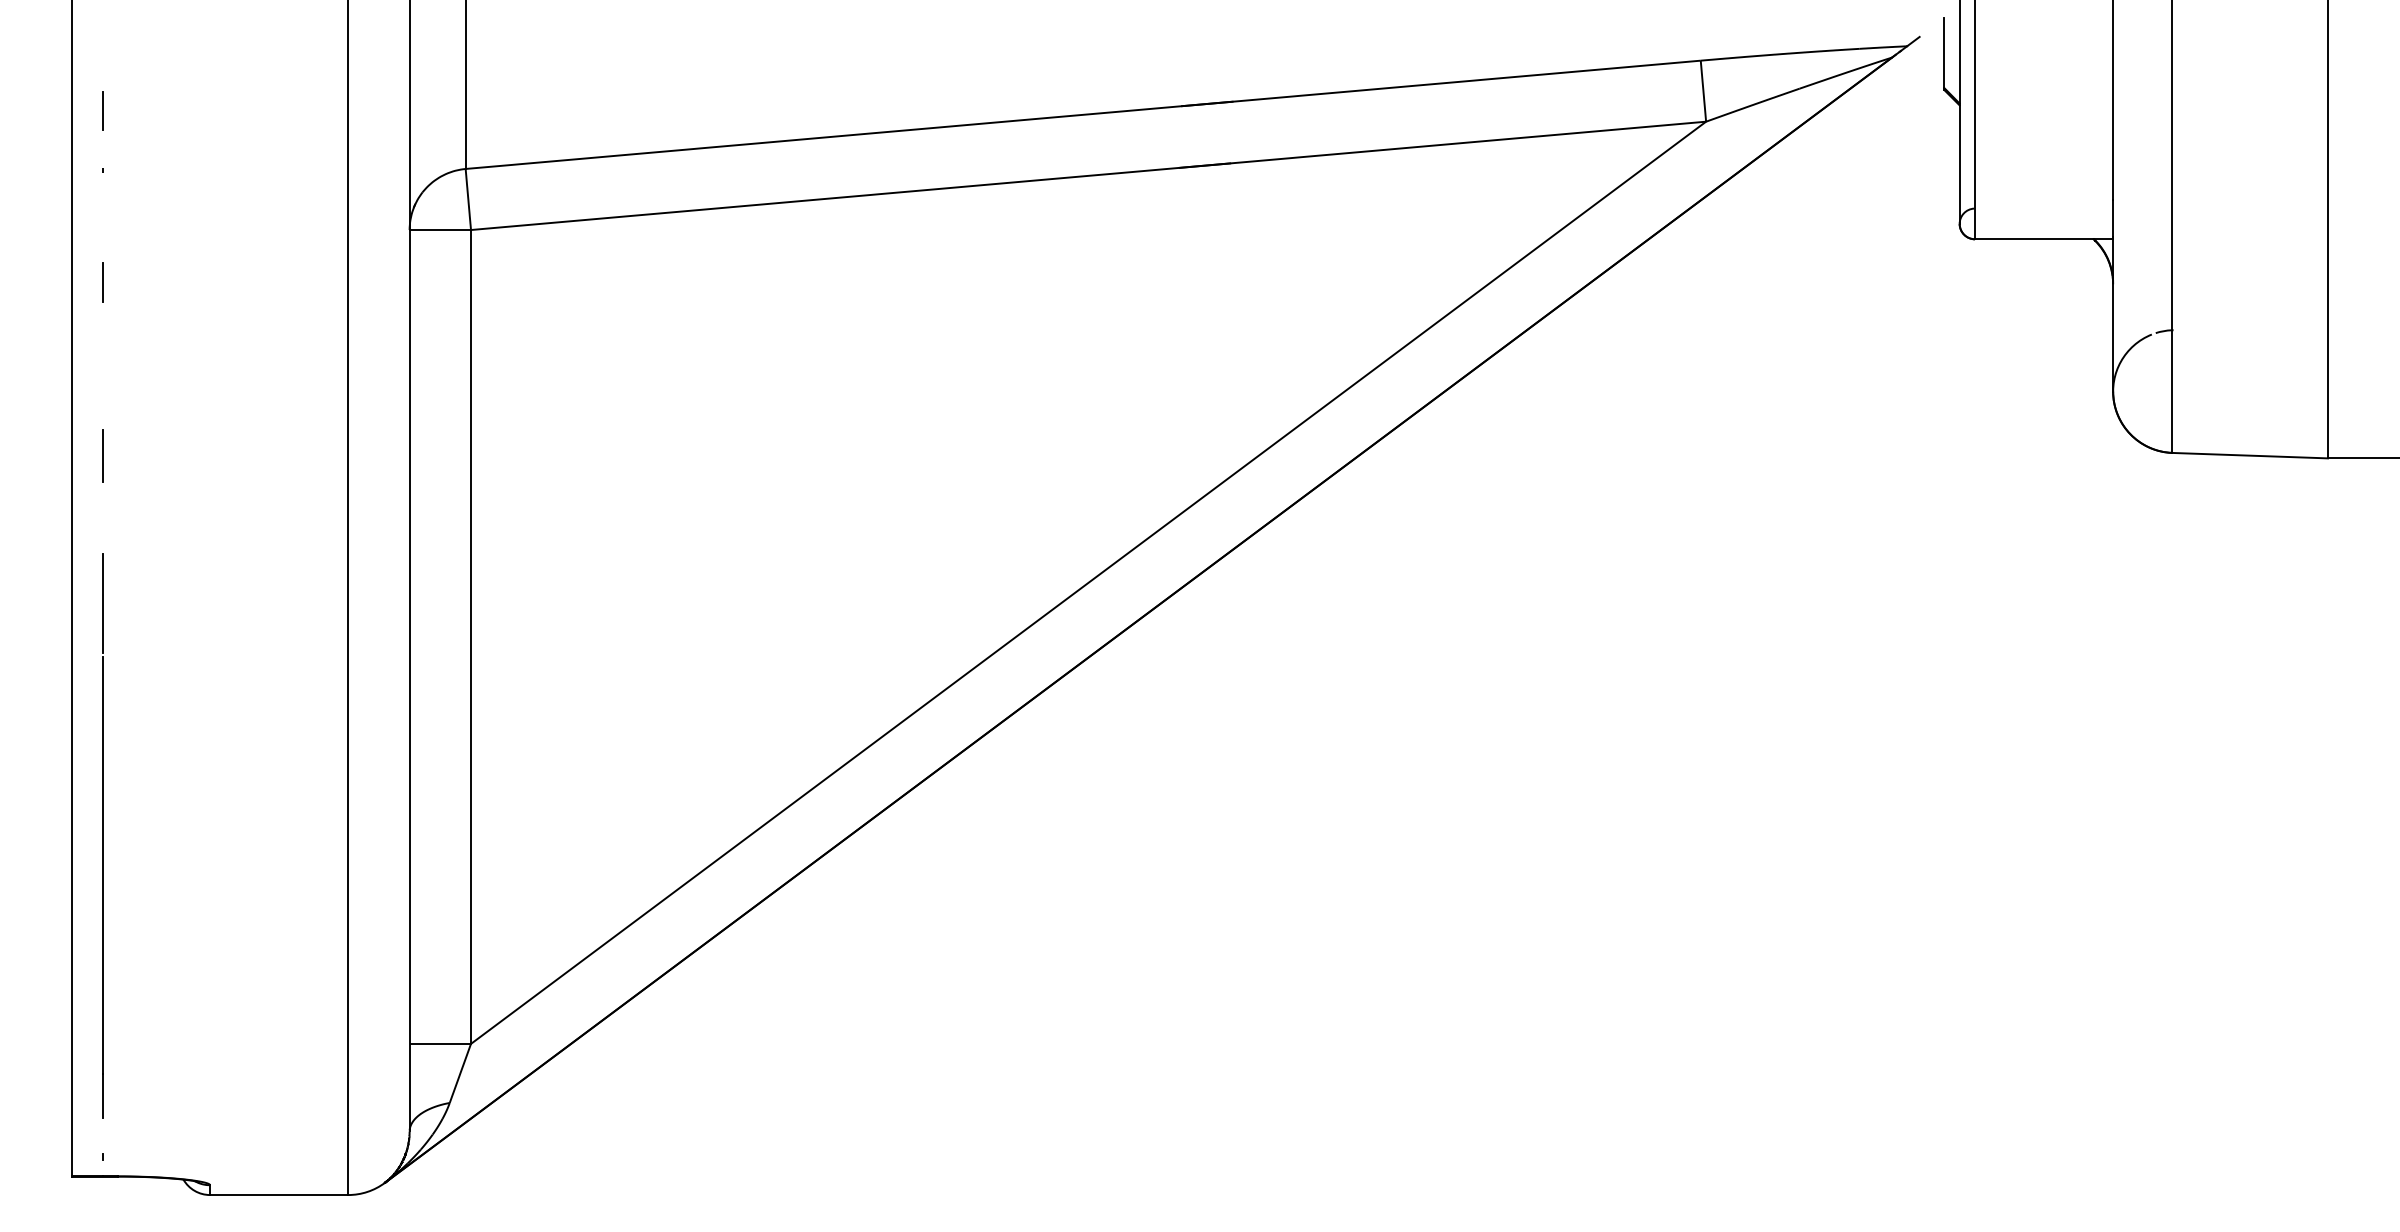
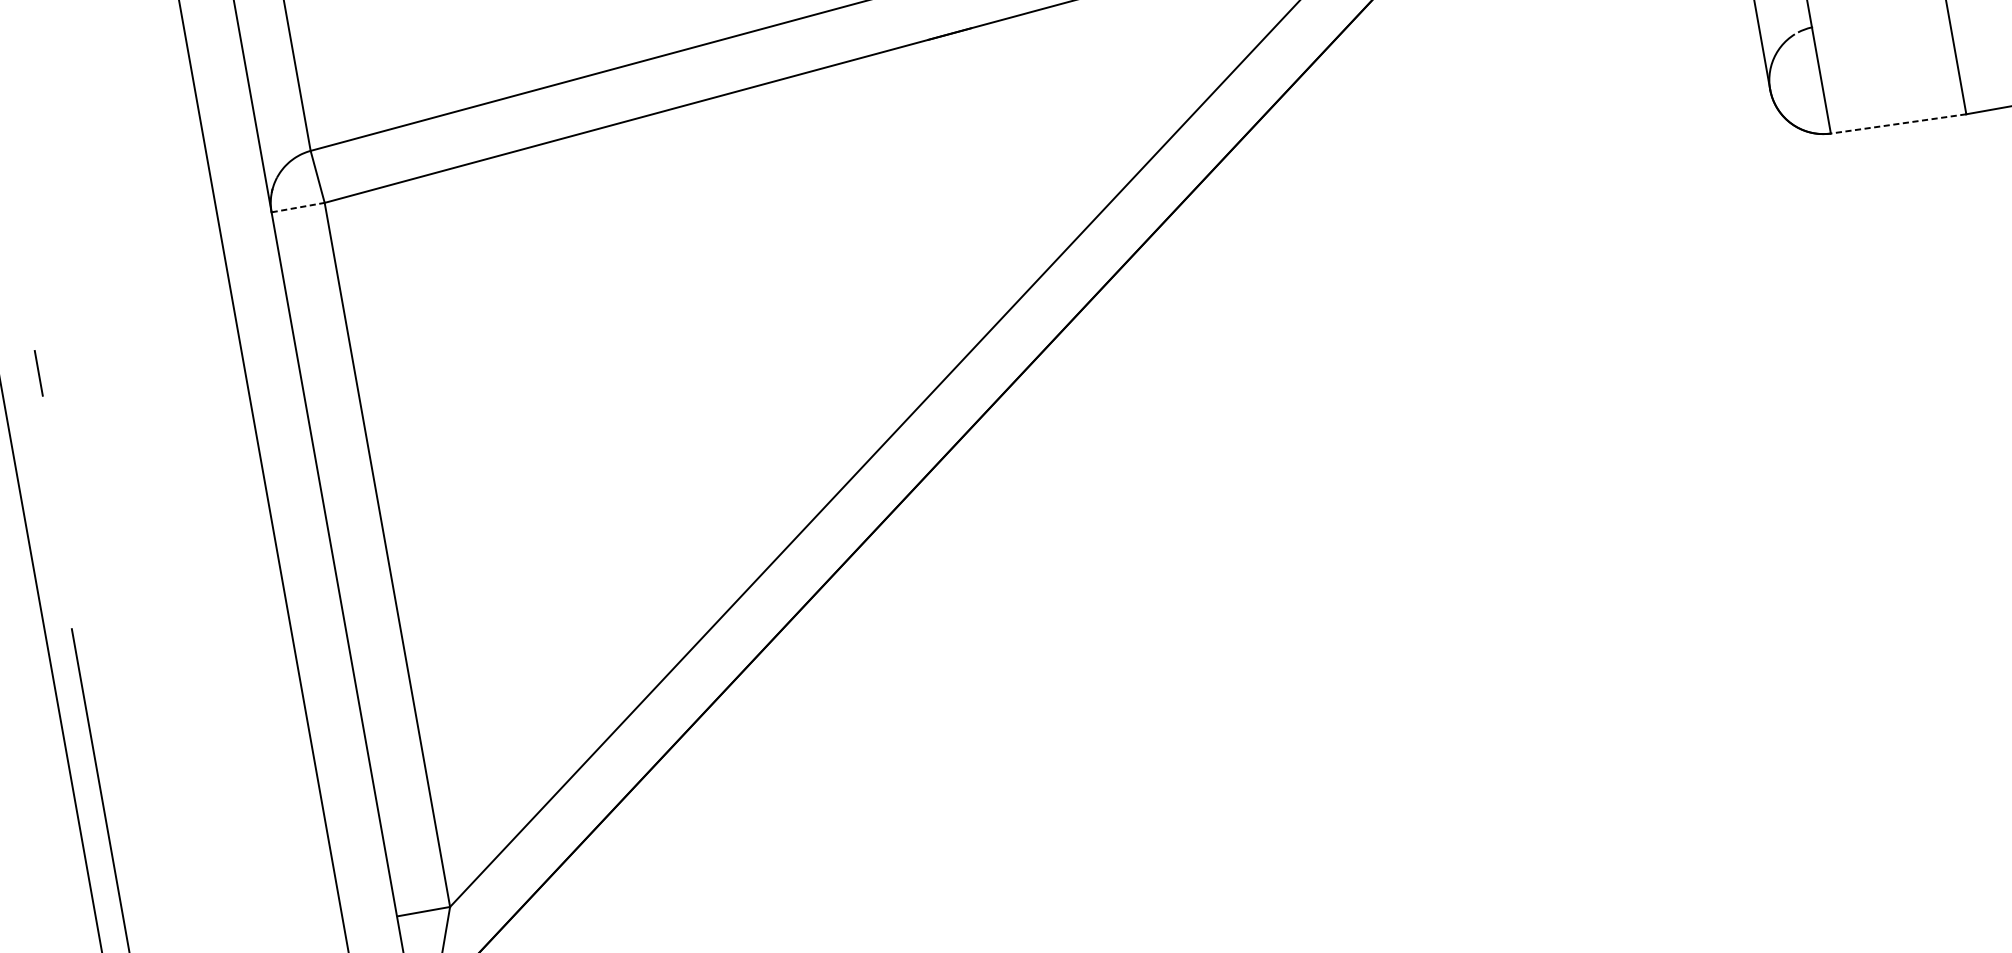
line: (440, 230) -> (298, 208), solid -> dashed
line: (102, 281) -> (13, 304), removed
line: (102, 455) -> (38, 372), moved
line: (2250, 455) -> (1898, 123), solid -> dashed
line: (102, 603) -> (63, 582), removed

